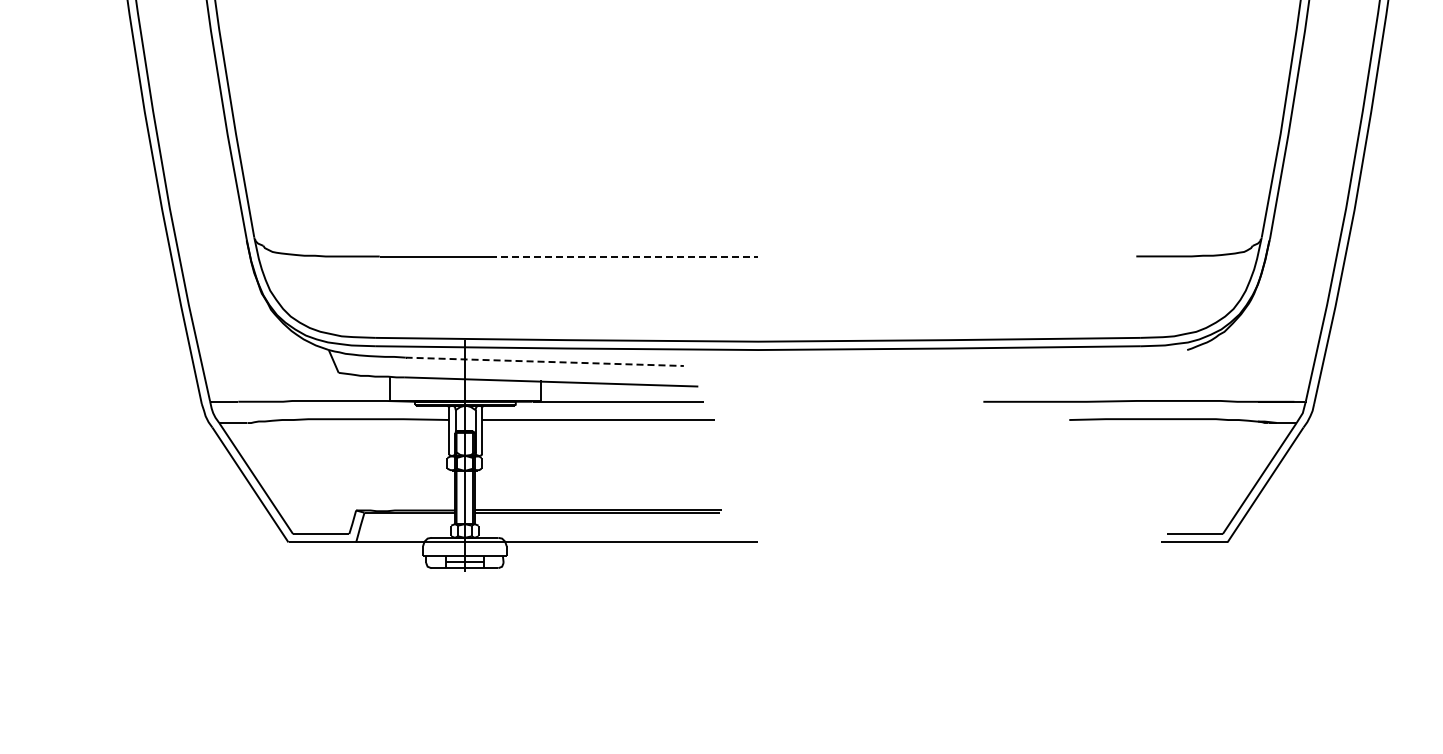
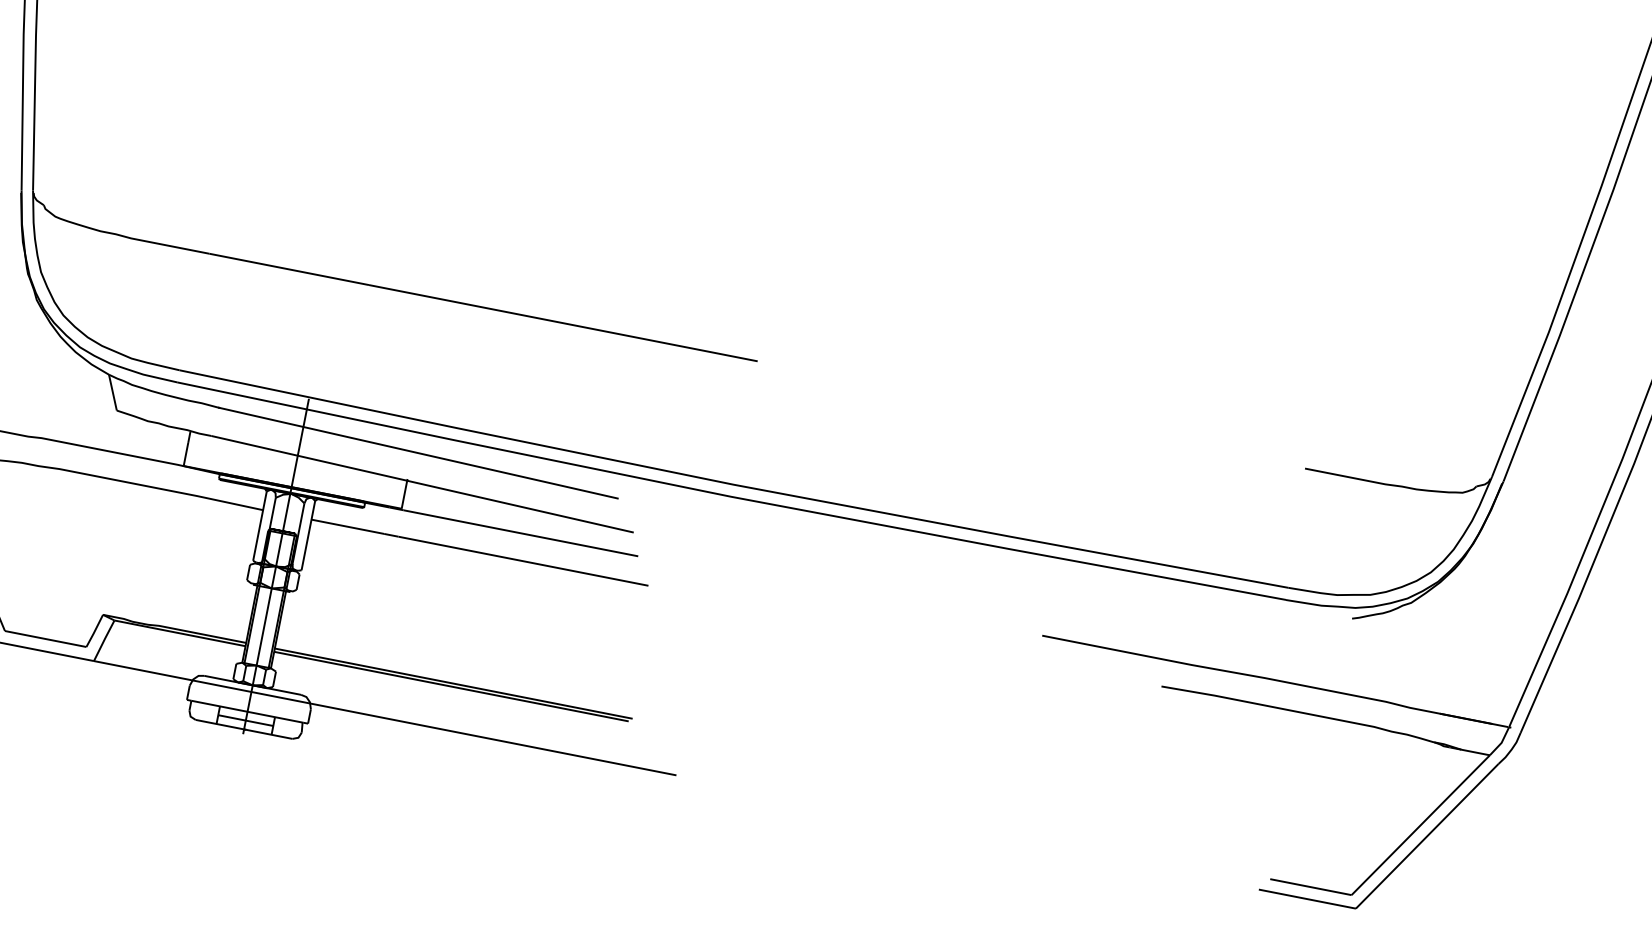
line: (623, 256) -> (562, 322), dashed -> solid
line: (545, 361) -> (419, 452), dashed -> solid

